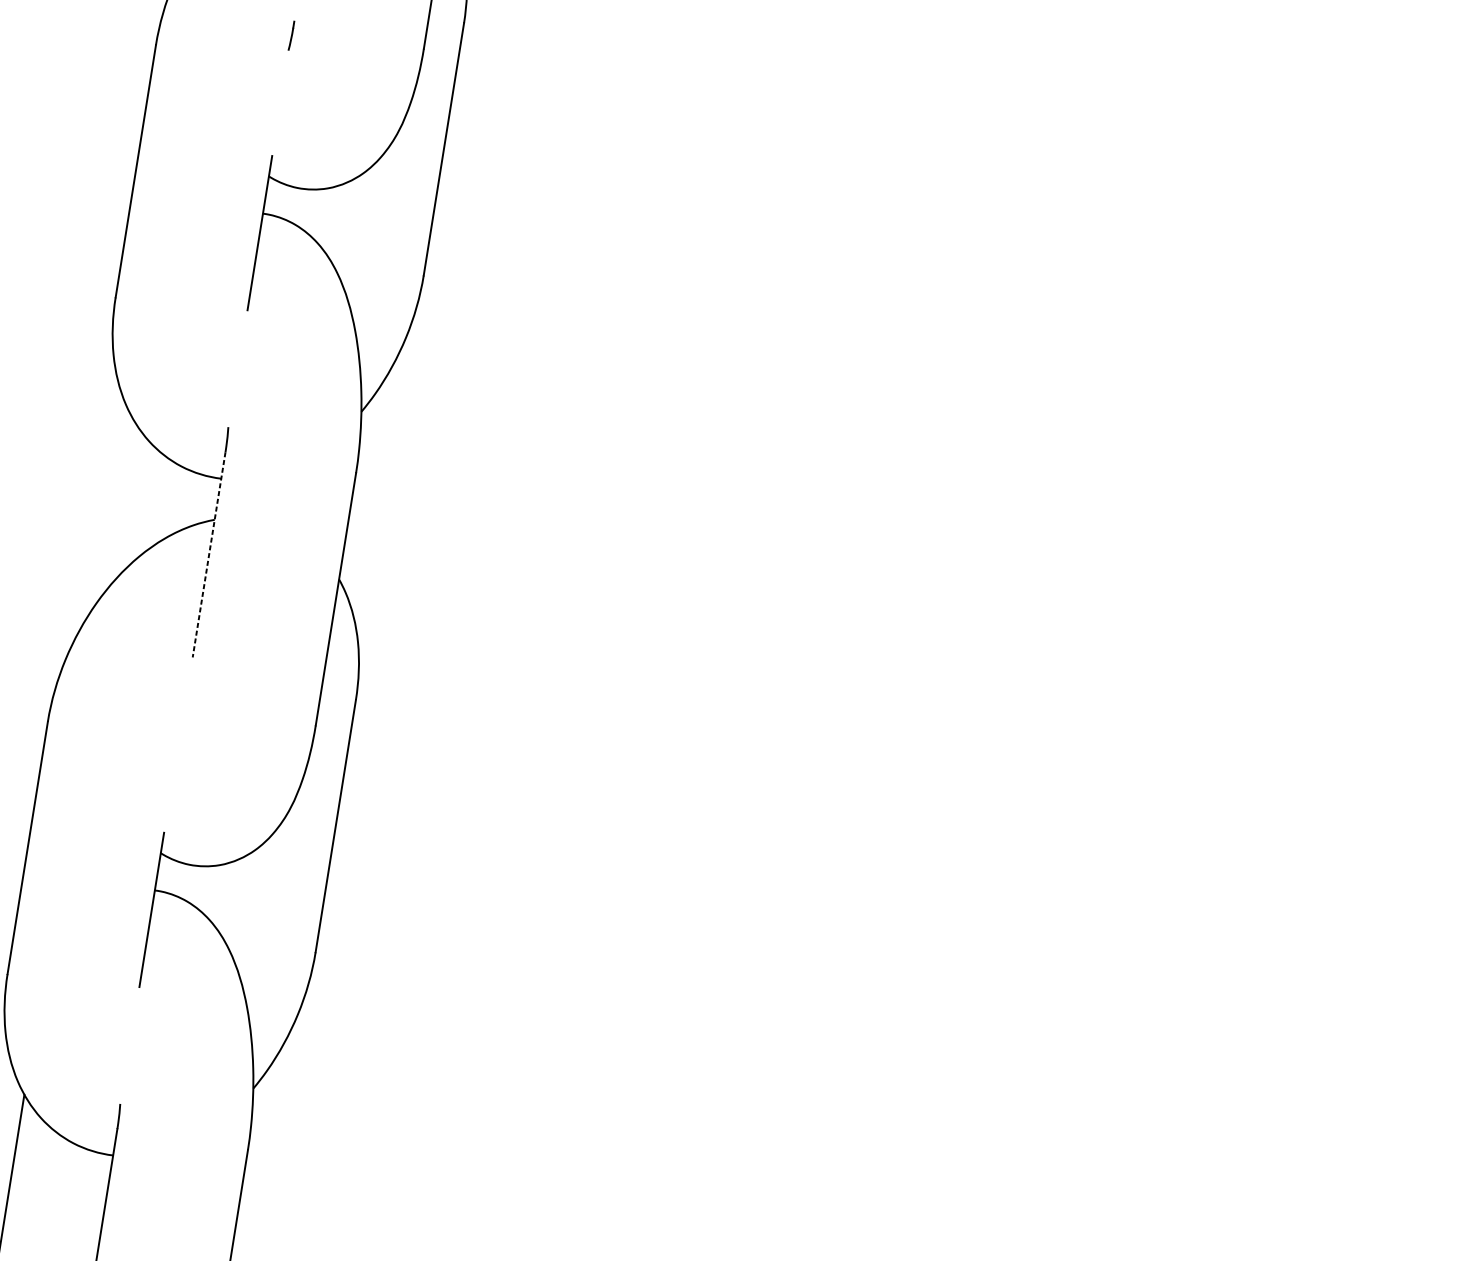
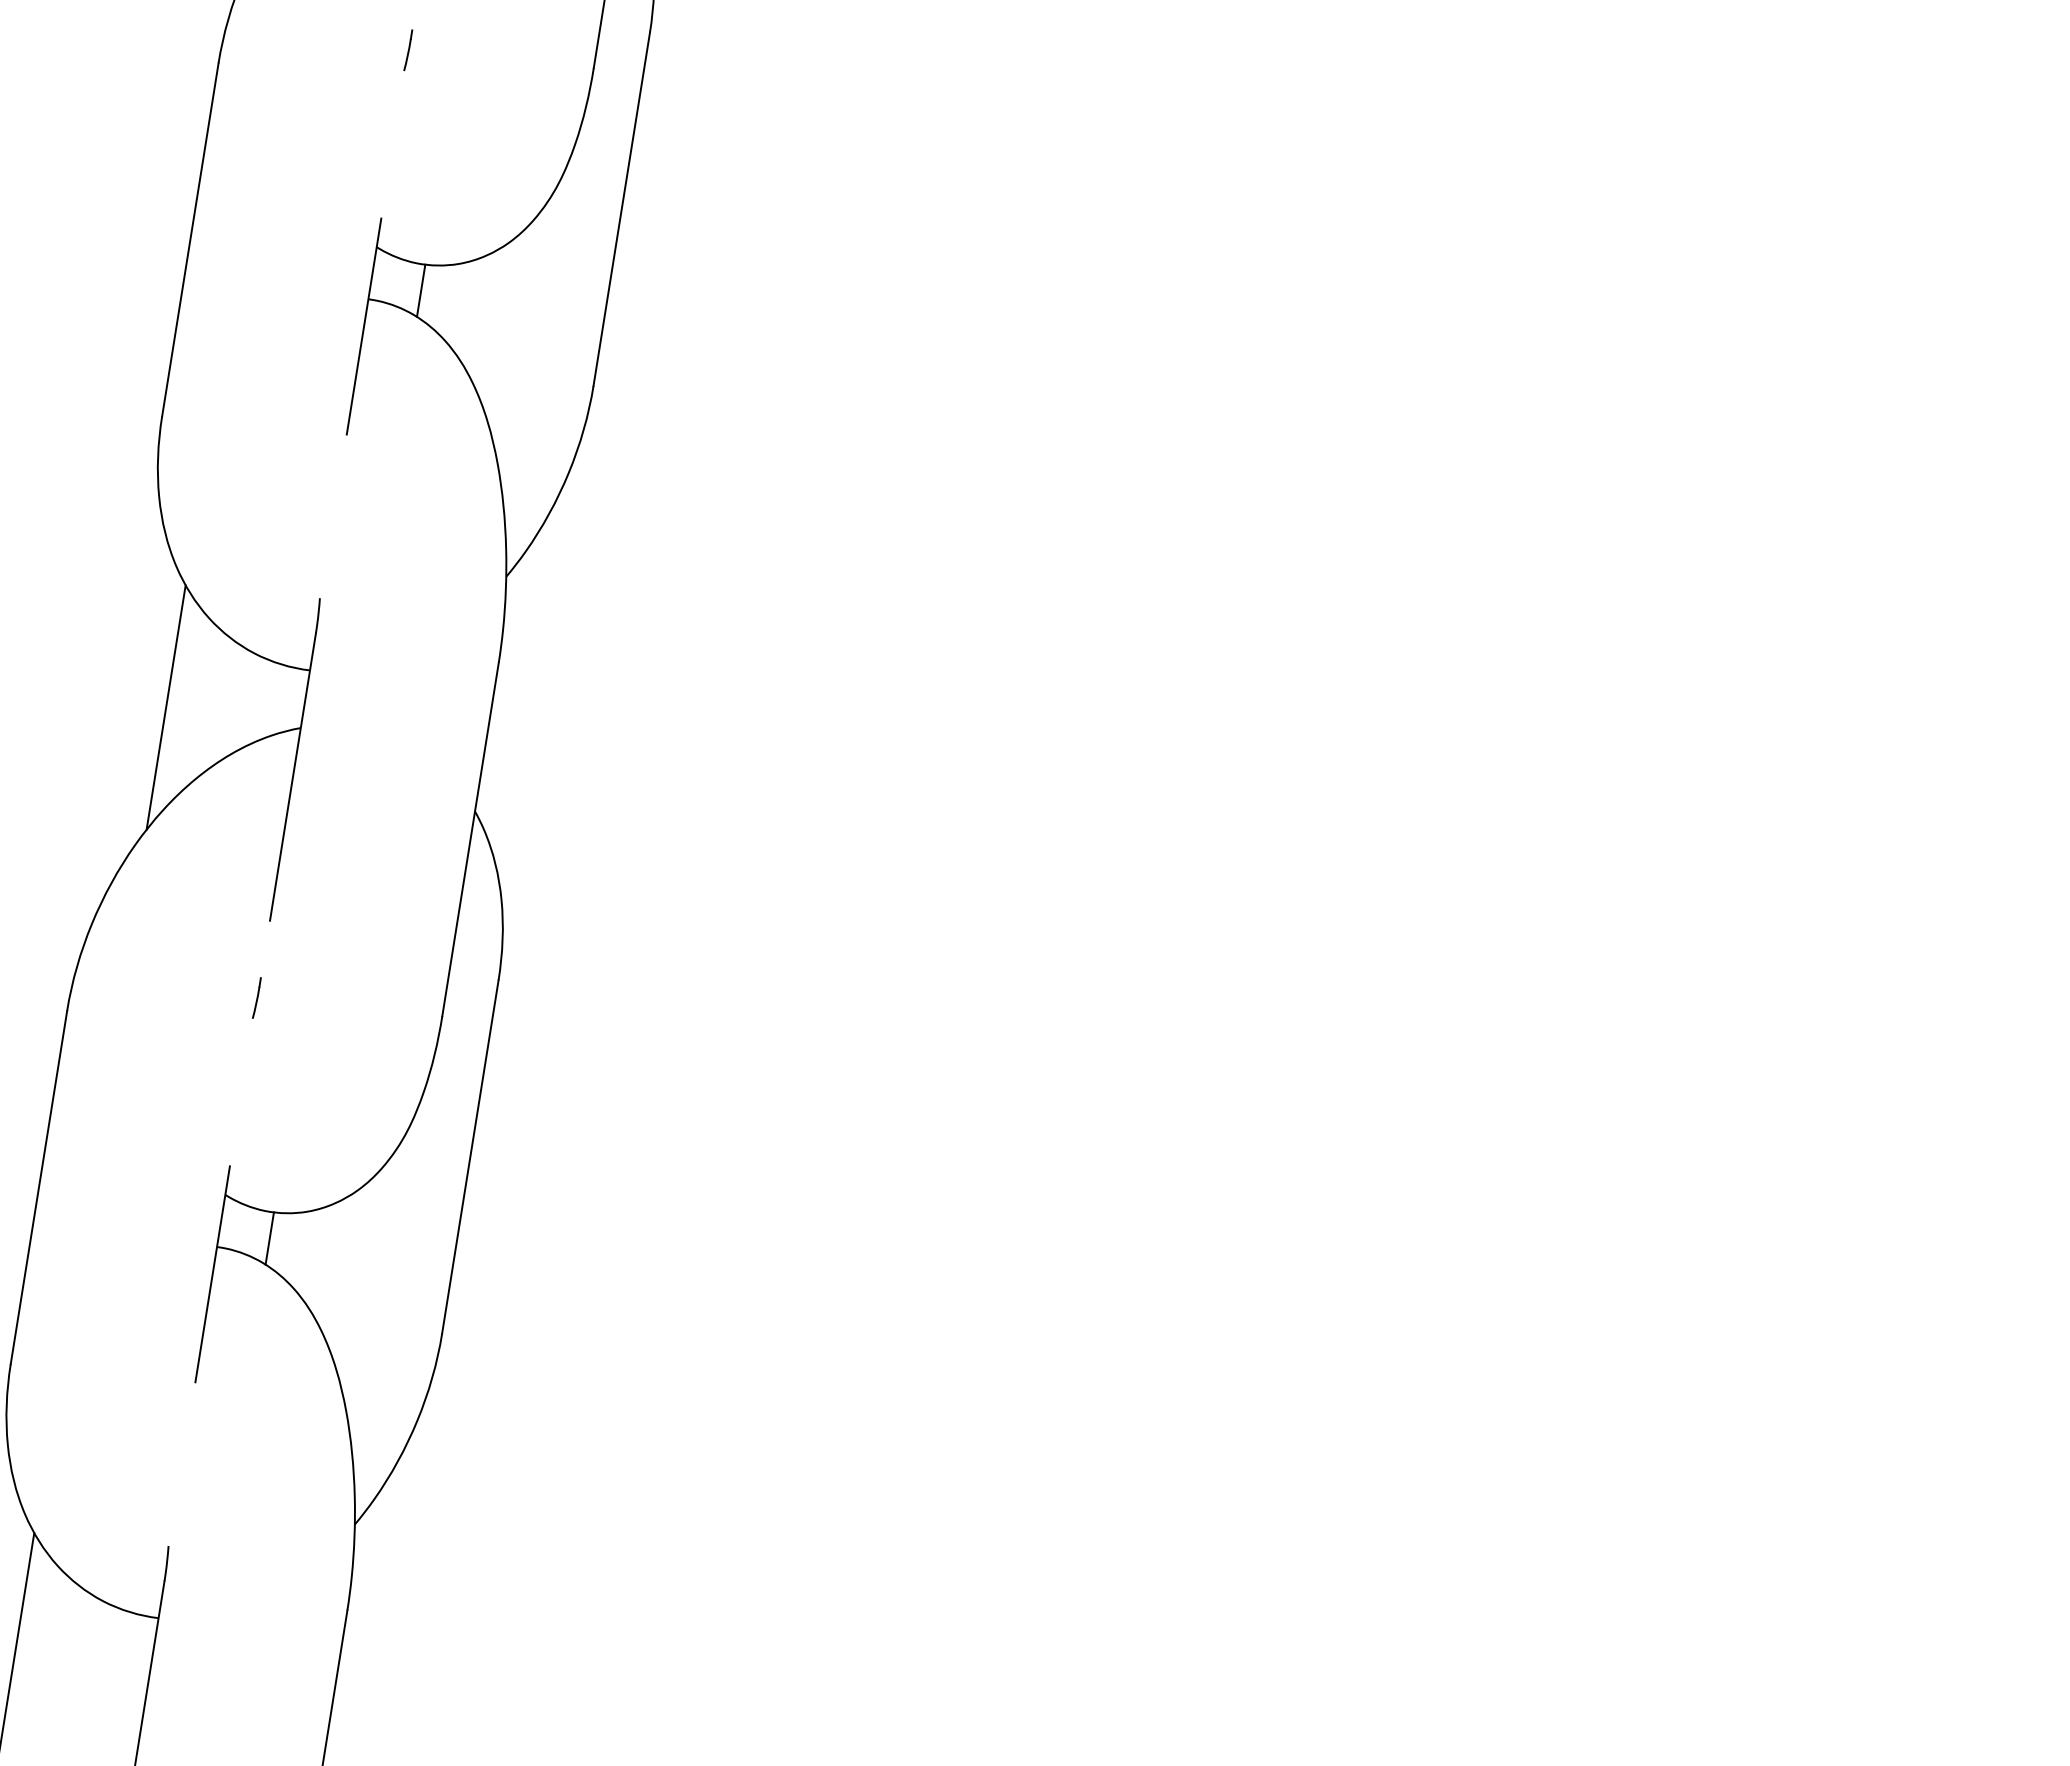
line: (300, 207) -> (420, 290), added
line: (118, 505) -> (165, 707), added
line: (208, 555) -> (292, 777), dashed -> solid
line: (183, 712) -> (256, 997), added
line: (192, 884) -> (269, 1238), added

